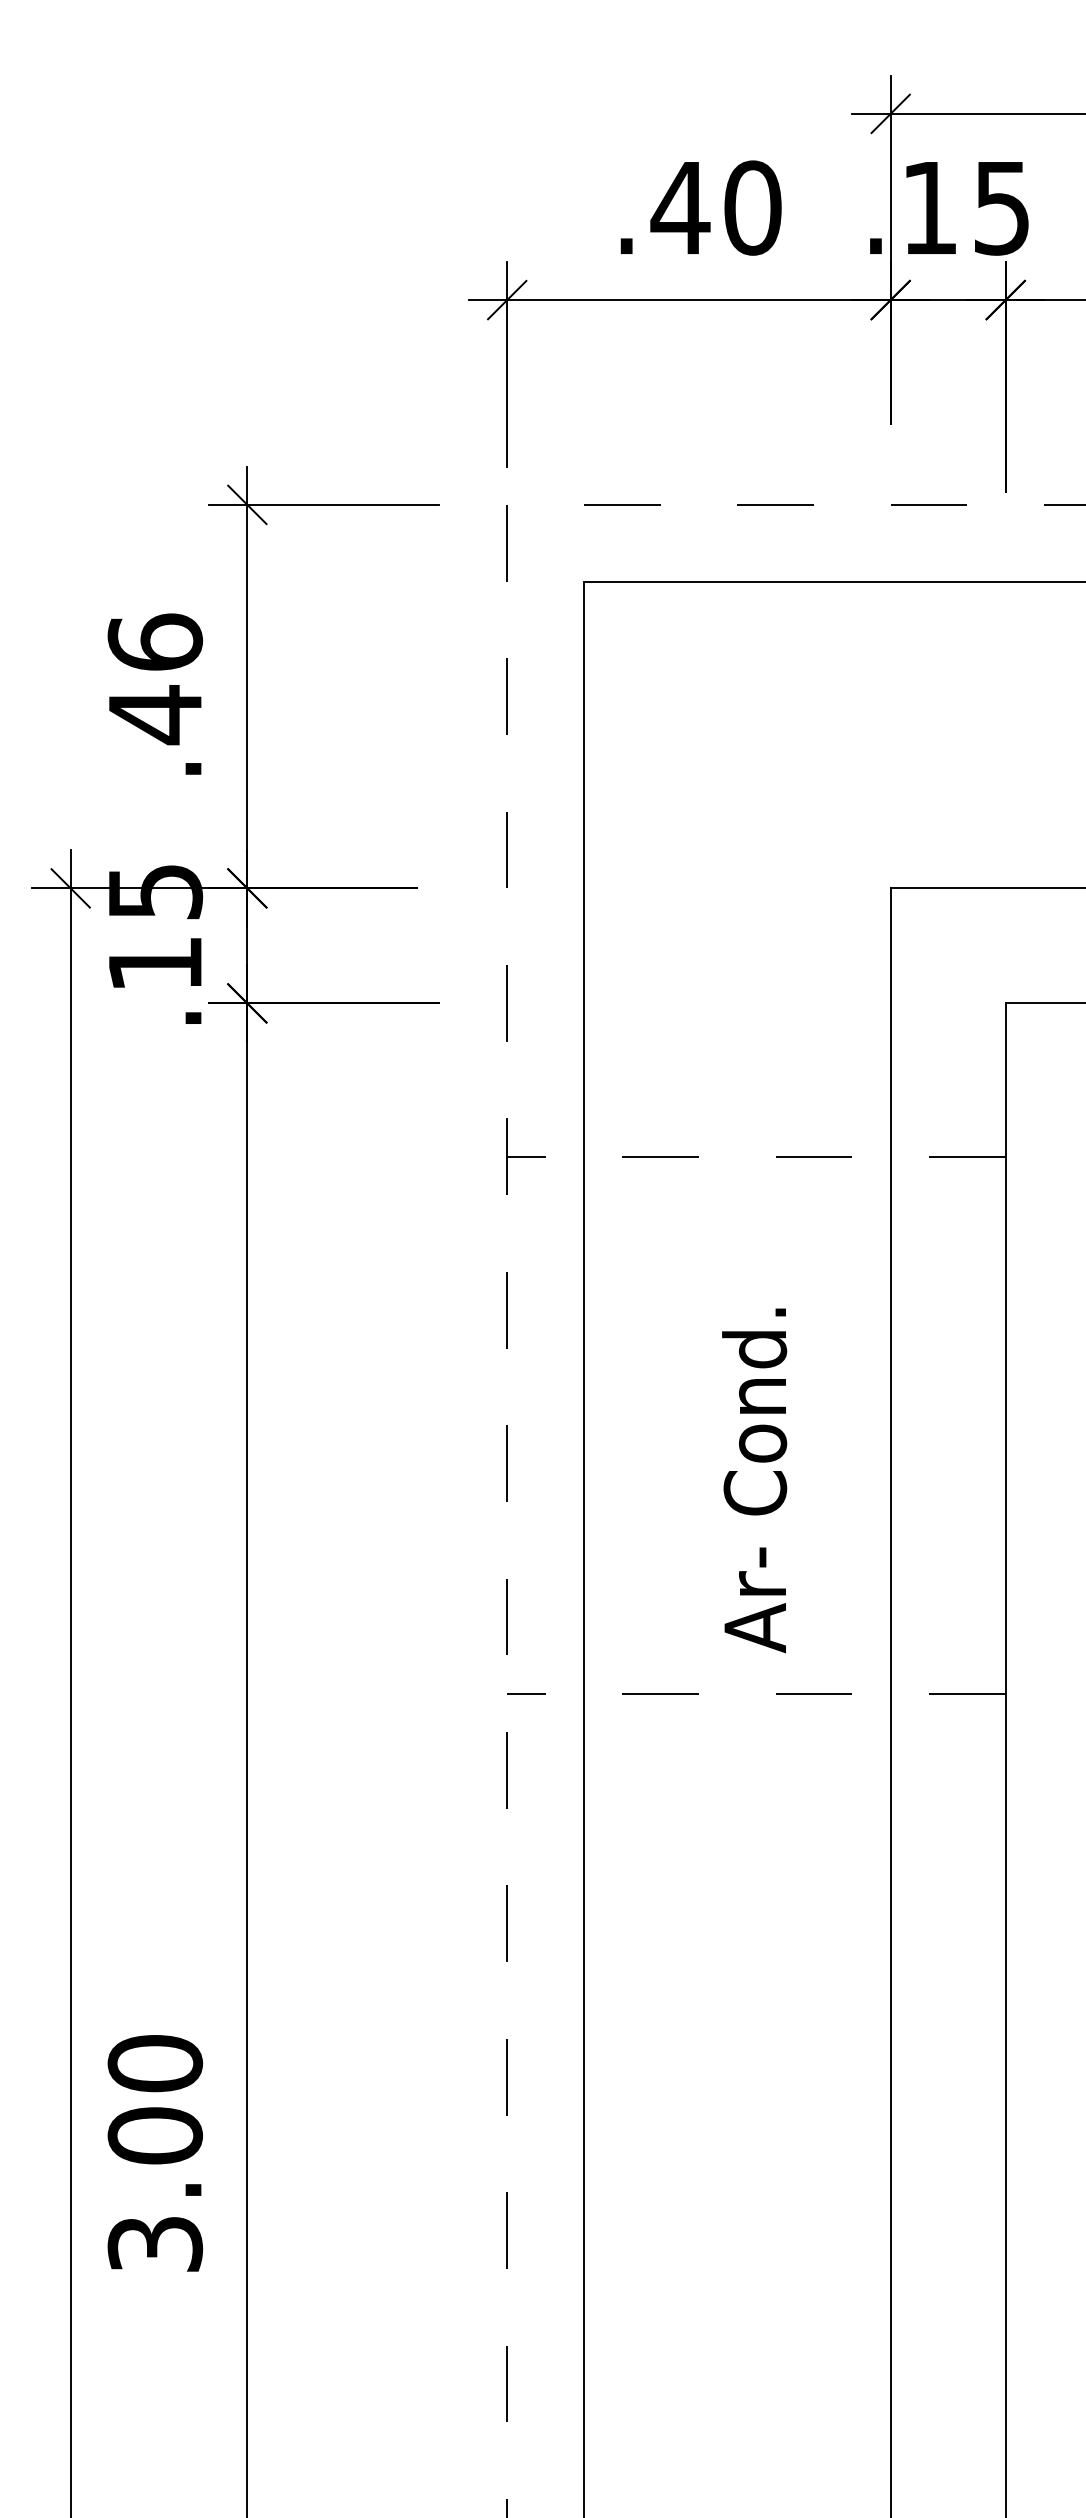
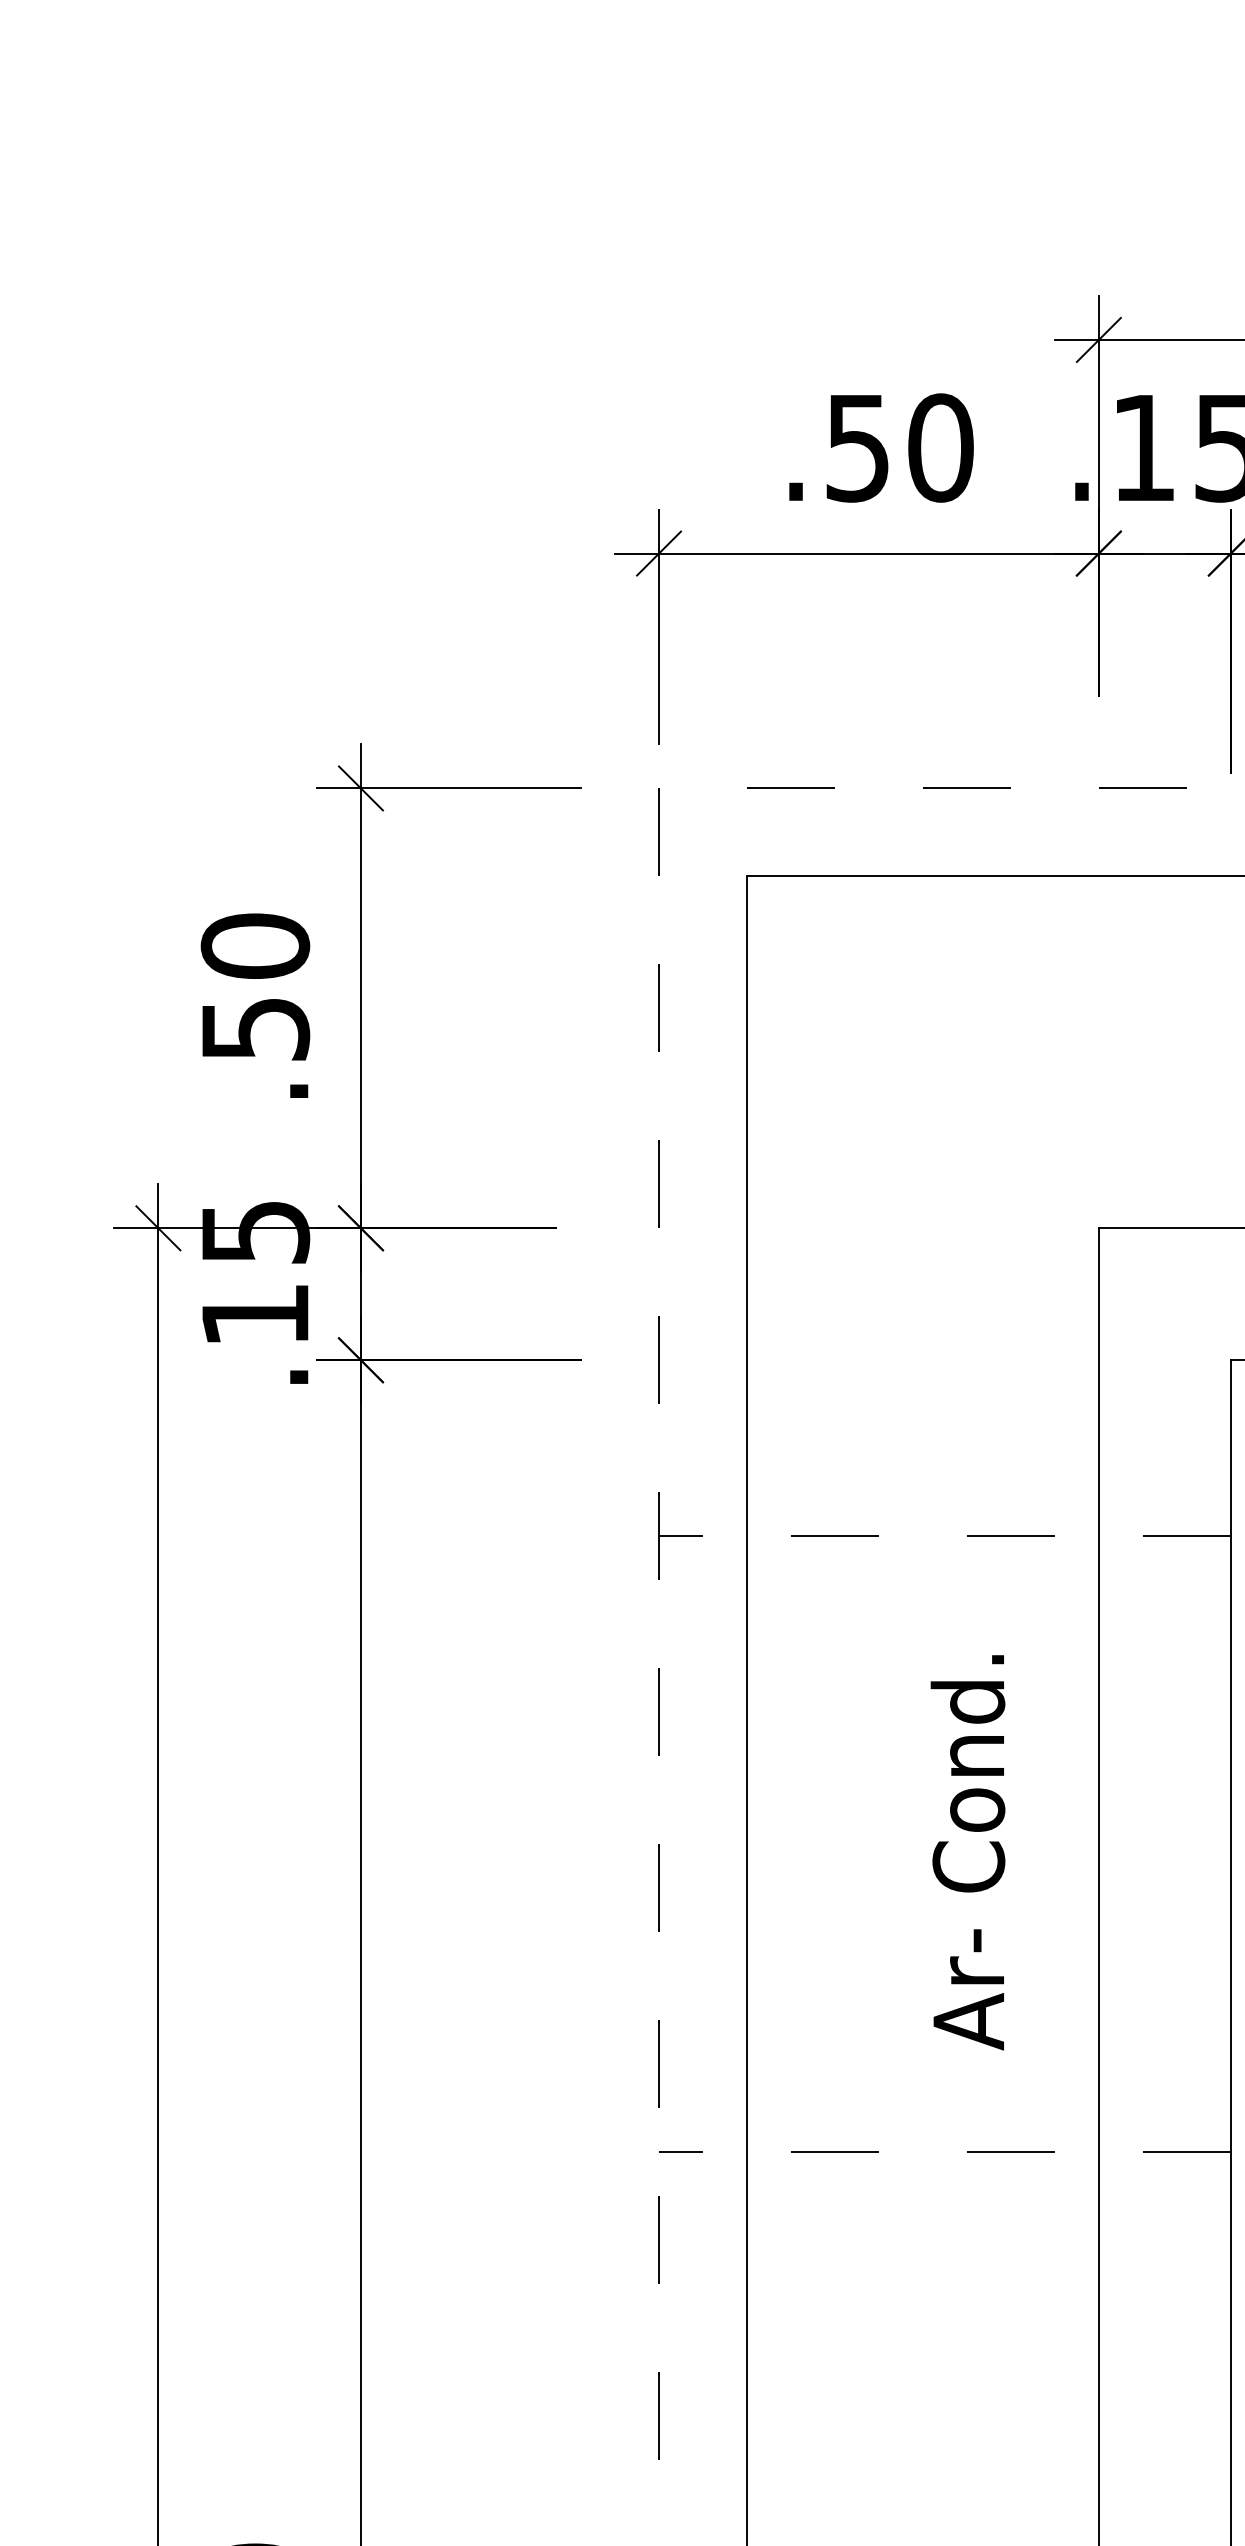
text: (680, 208) -> (857, 448), .40 -> .50
text: (155, 679) -> (255, 988), .46 -> .50
text: (754, 1480) -> (967, 1852), moved

